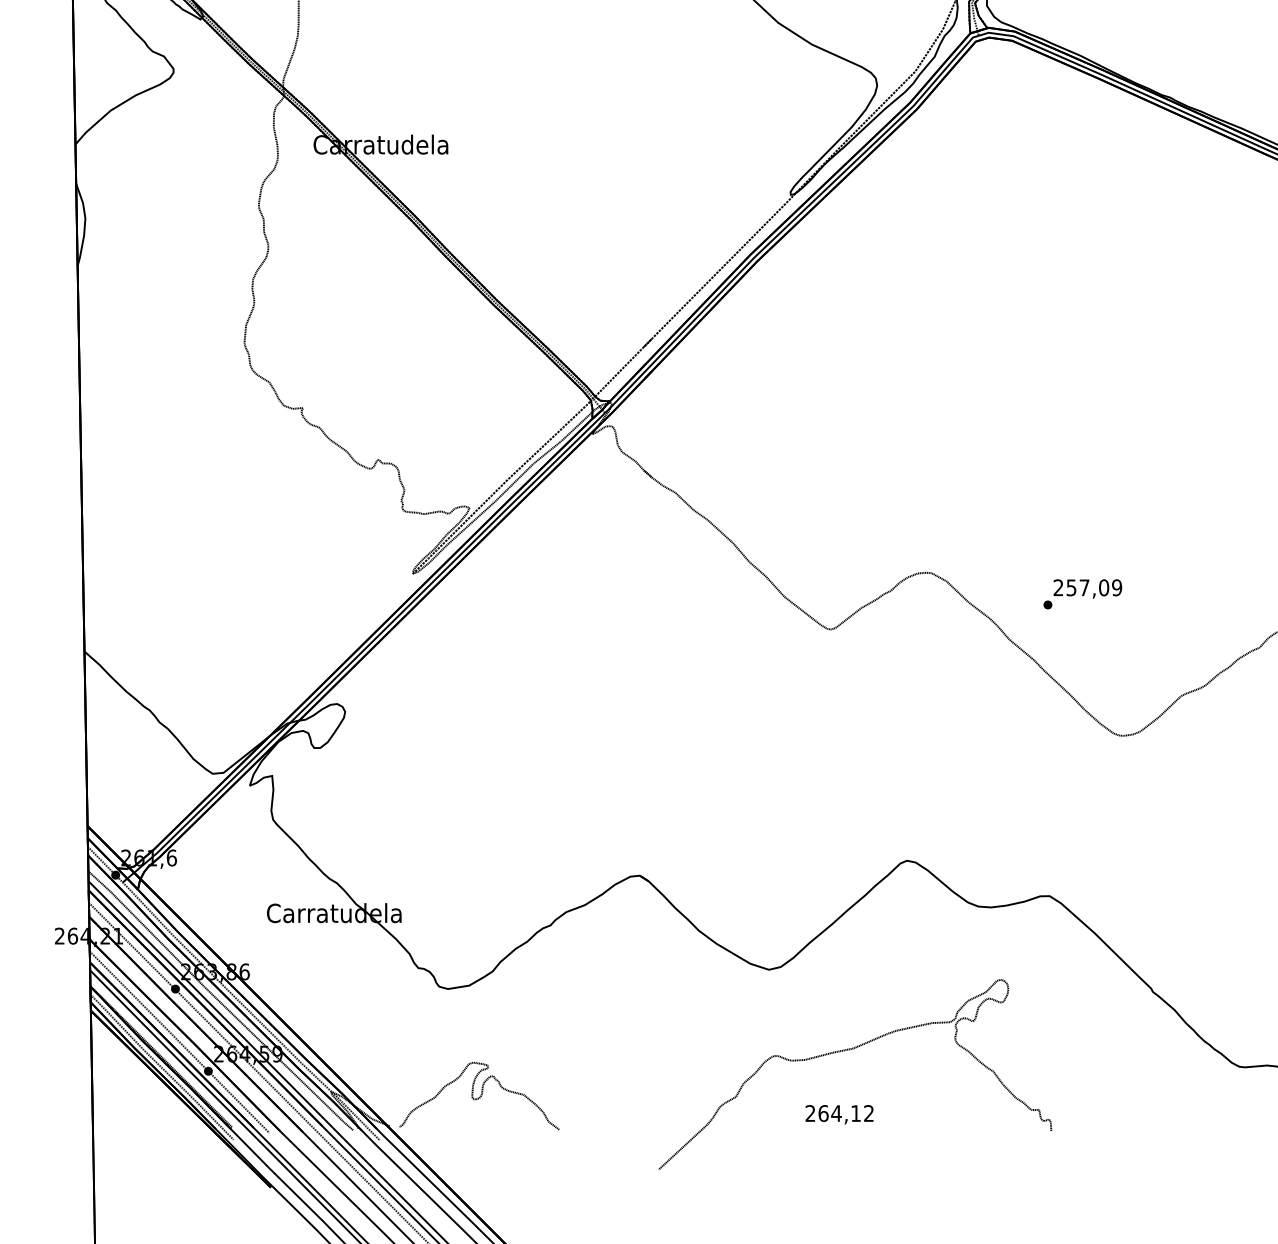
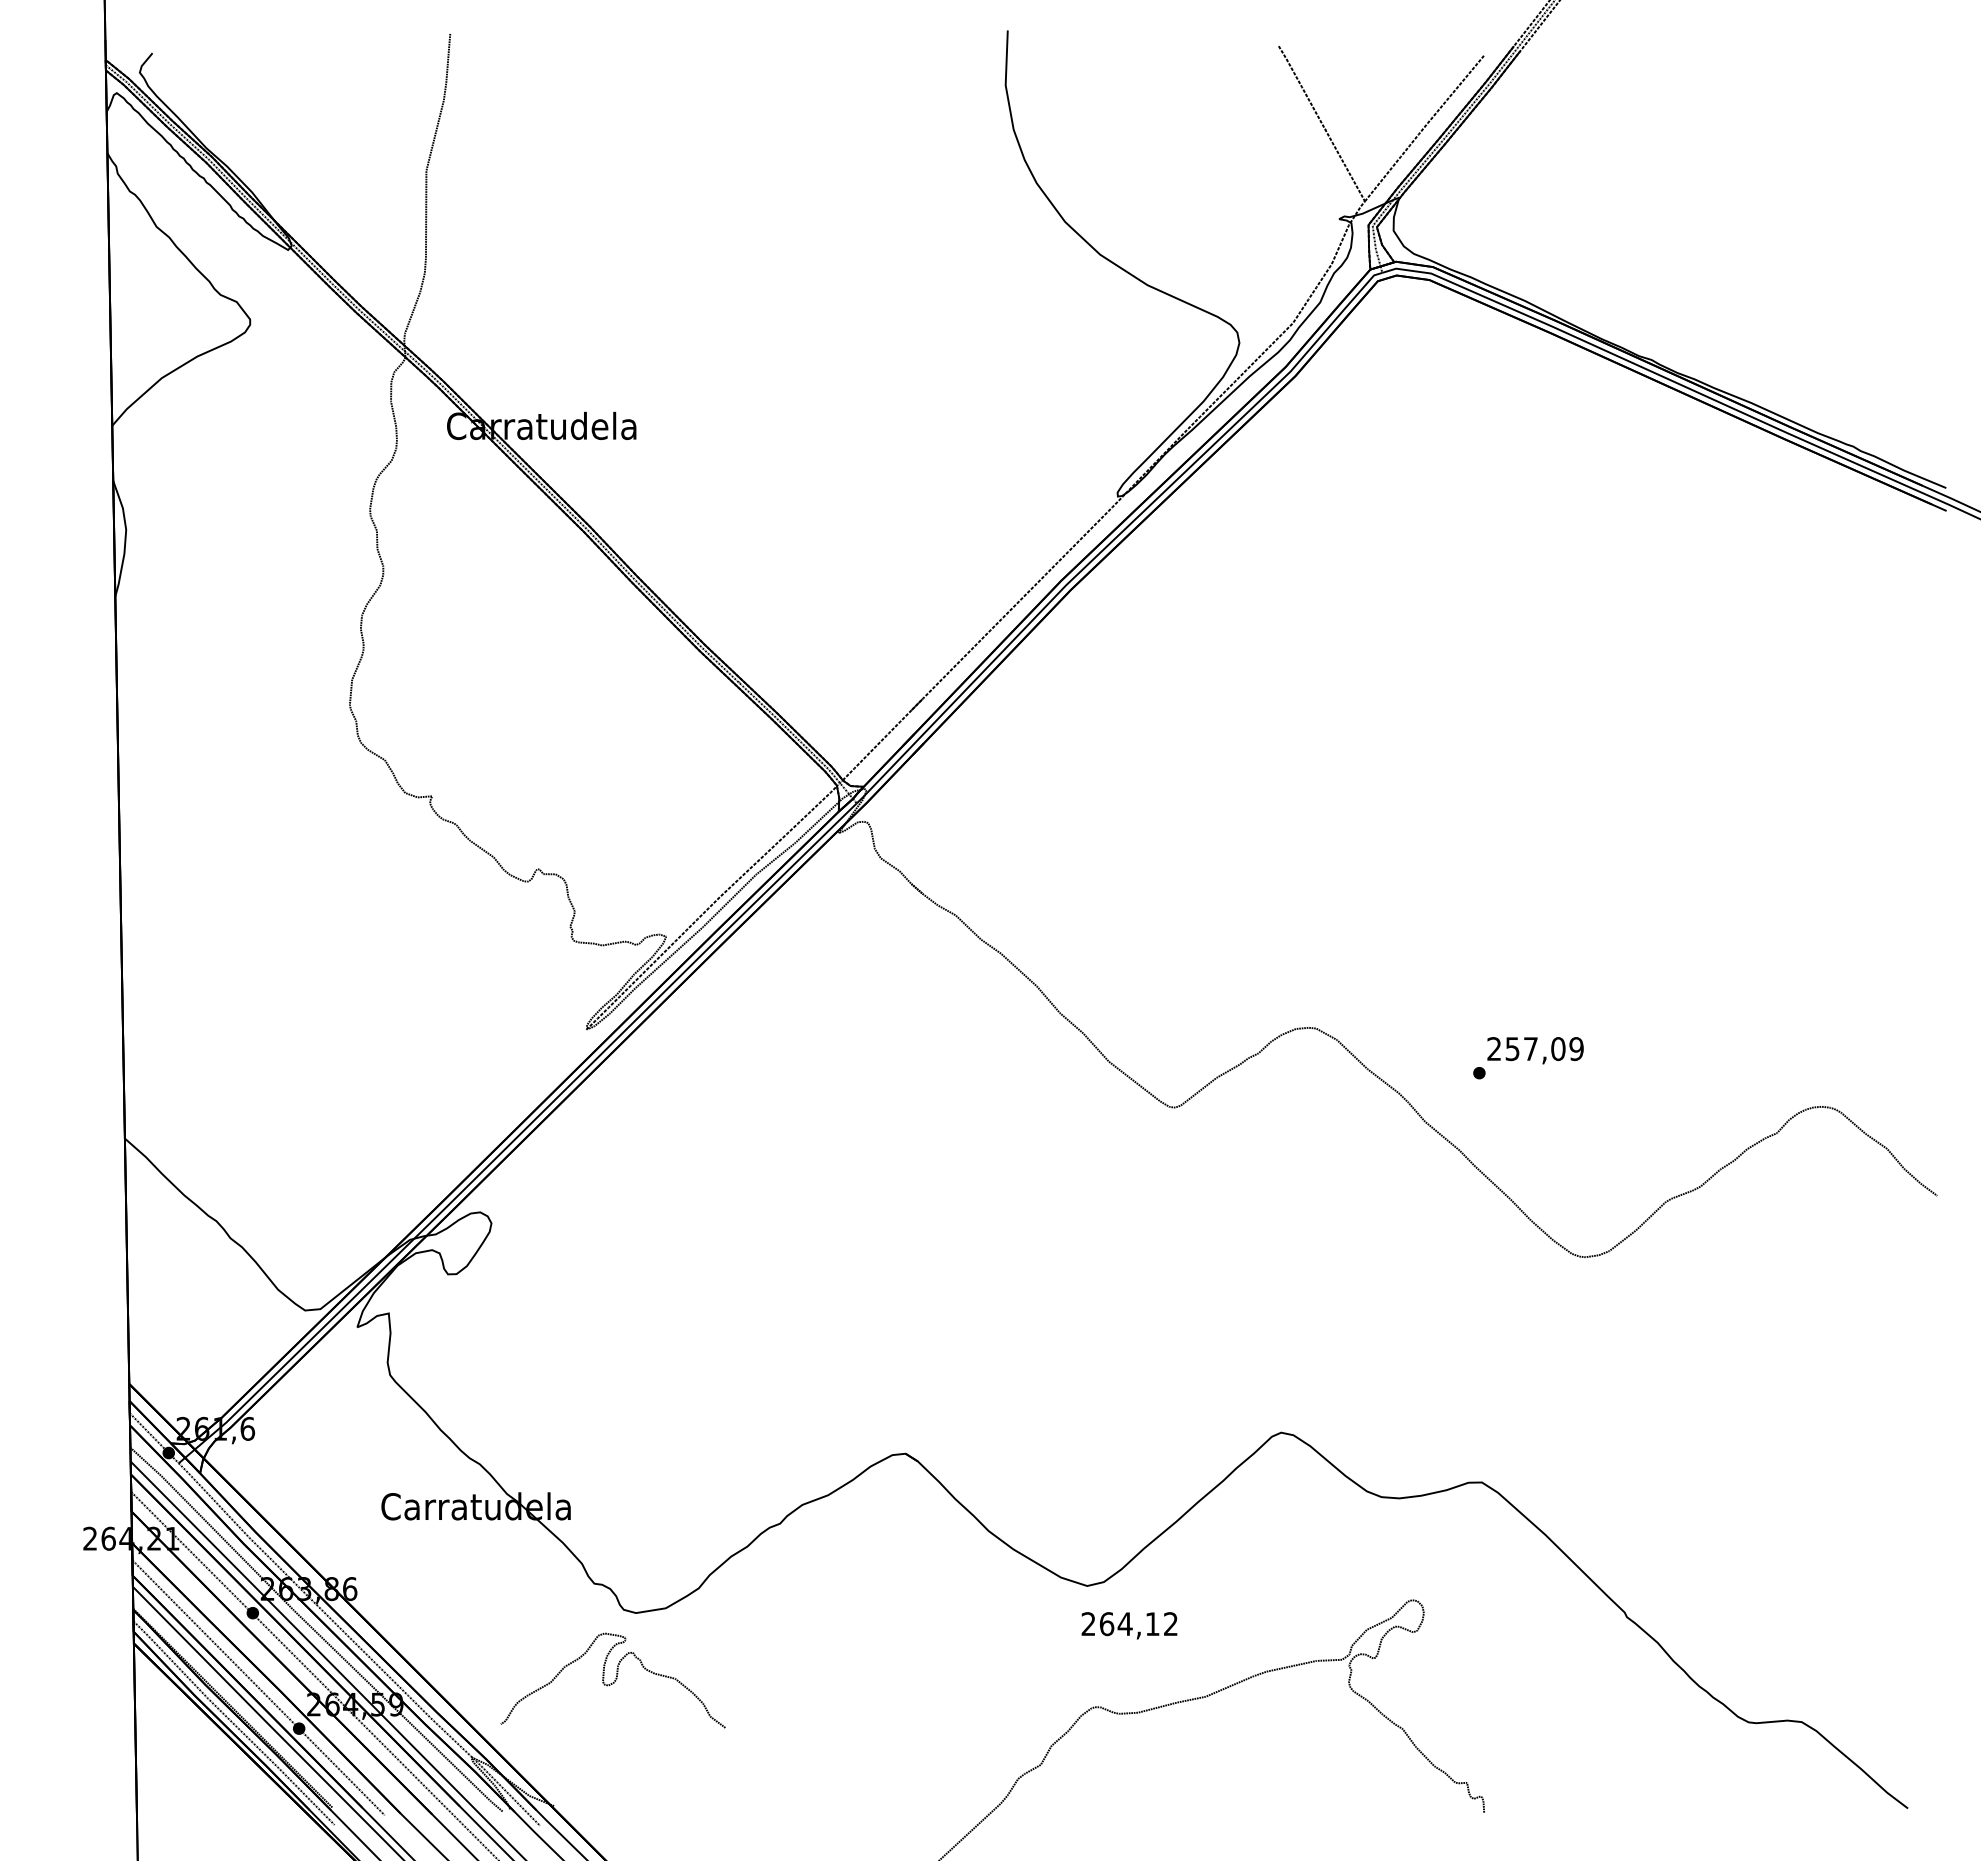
curve: (479, 1096) -> (613, 1681), moved
text: (839, 1114) -> (1129, 1625), moved

